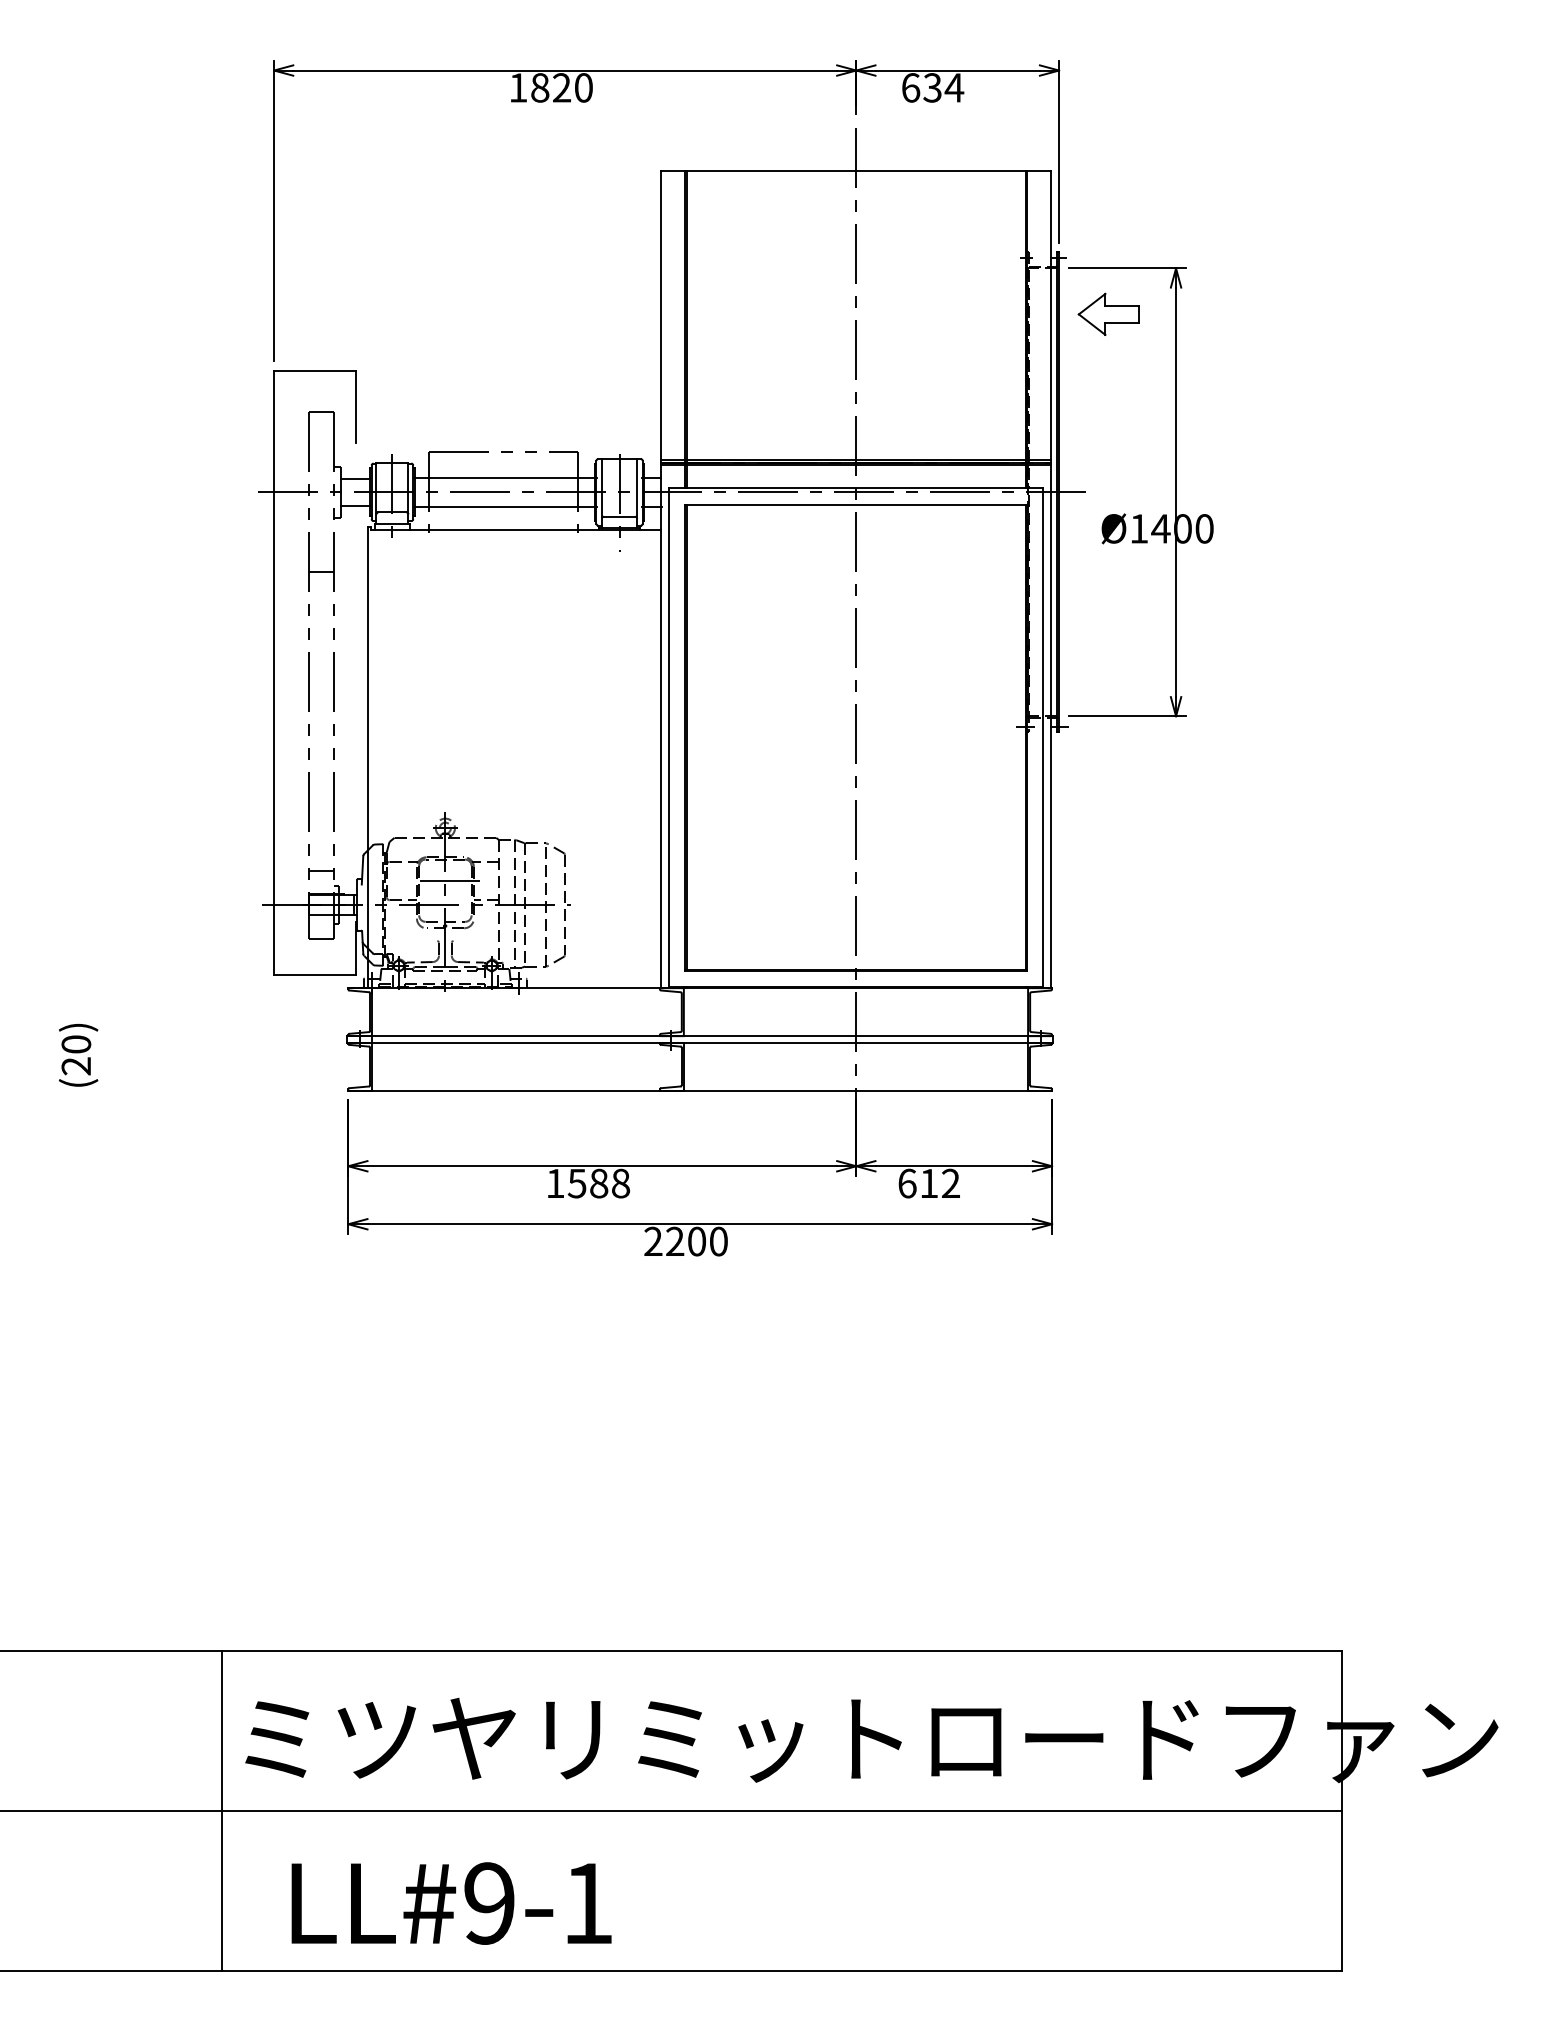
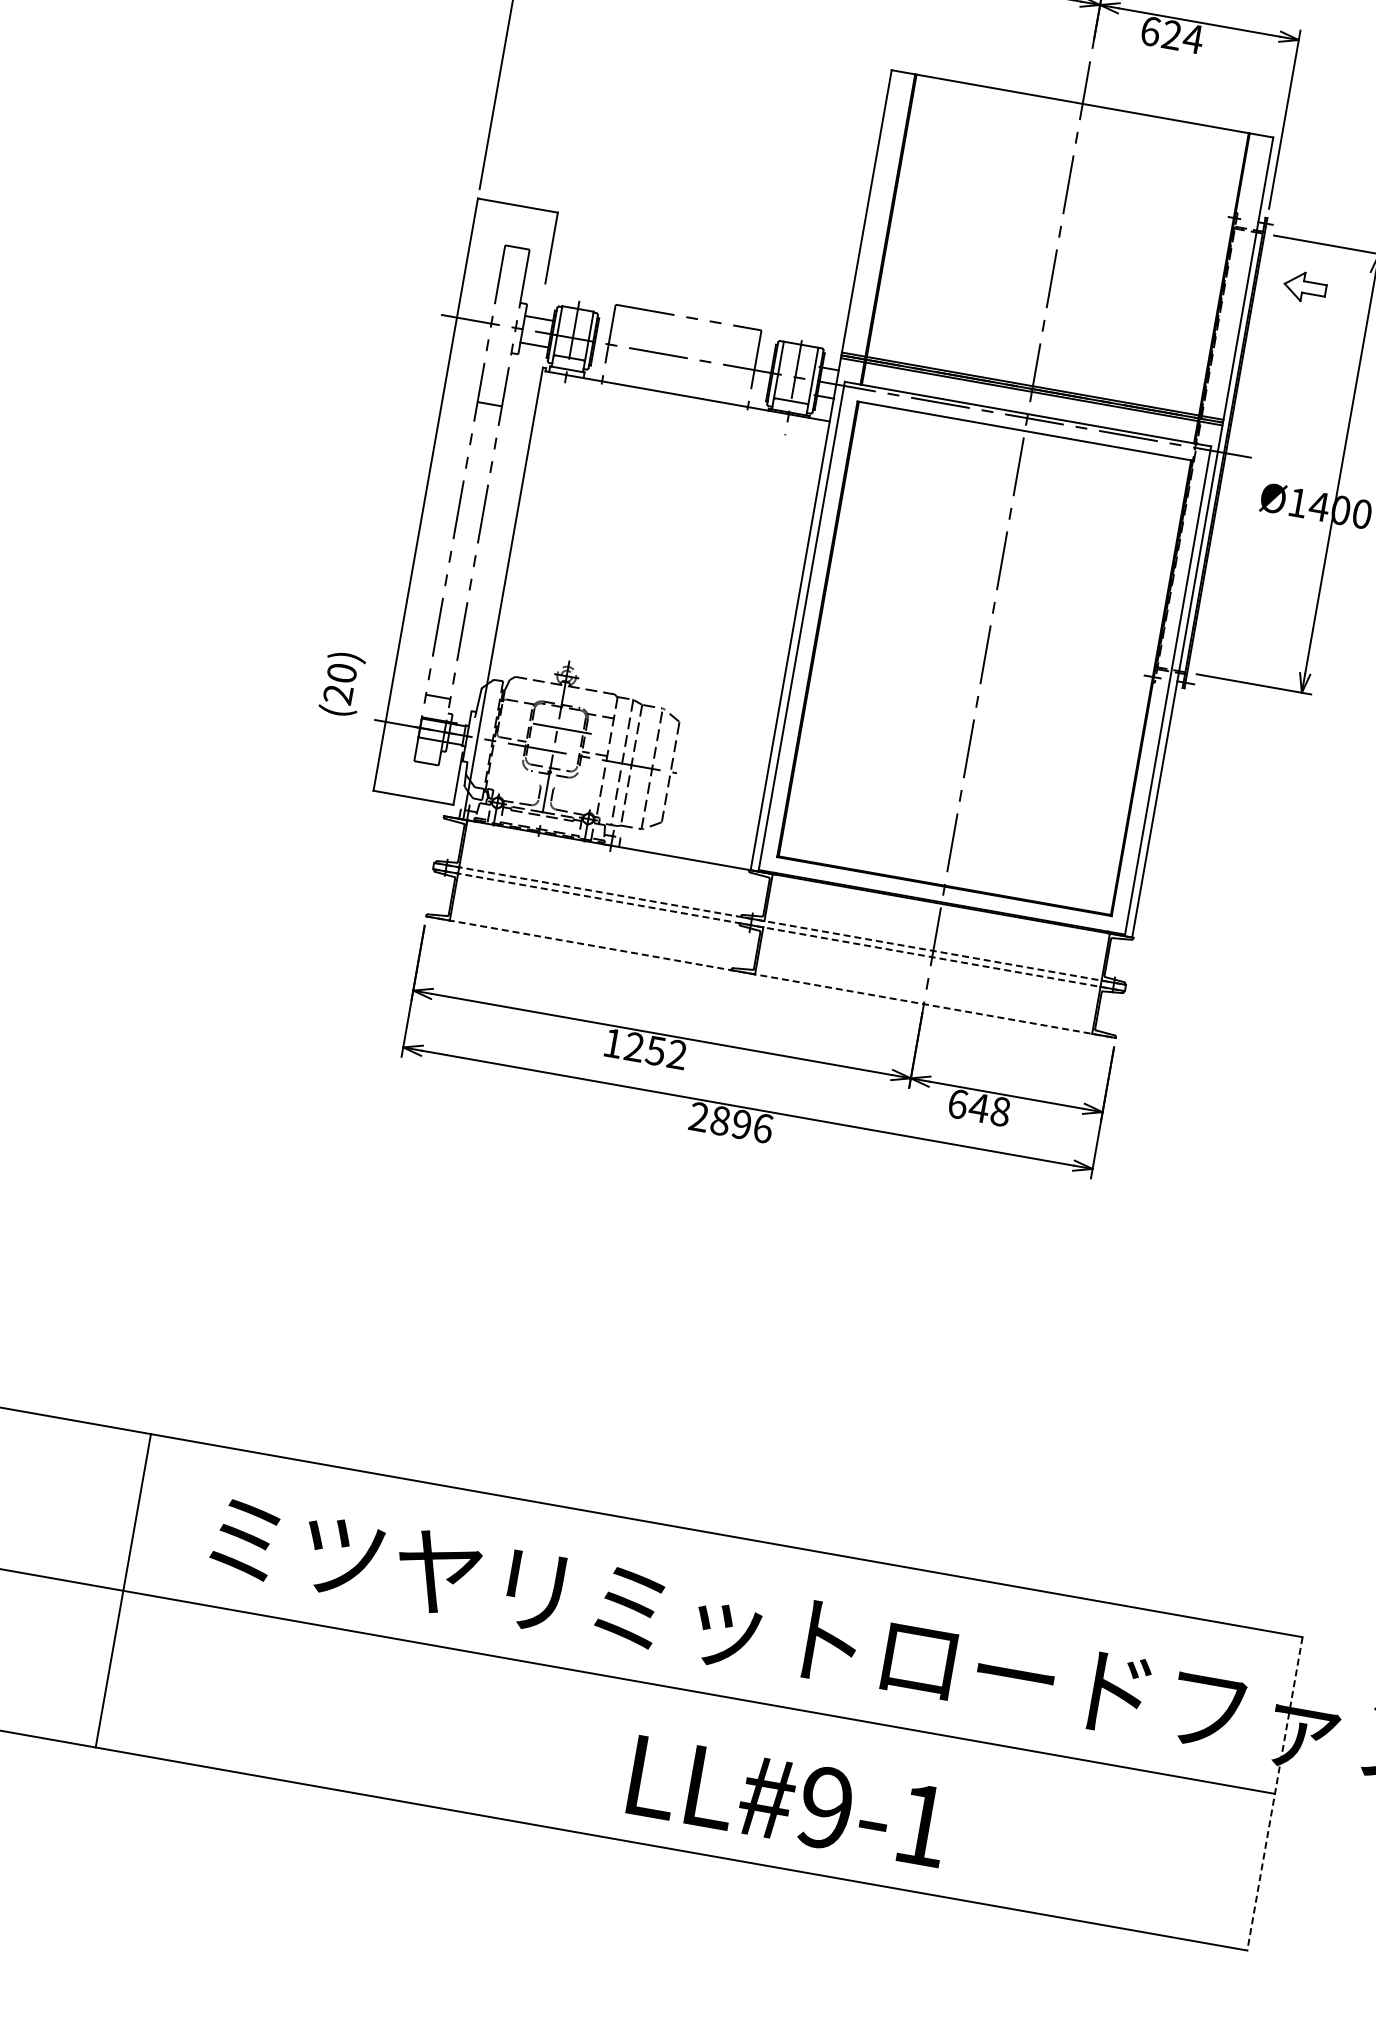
text: (932, 87) -> (1171, 34), 634 -> 624
part: (1108, 313) -> (1305, 286), size x0.7
line: (505, 477) -> (686, 343), removed
line: (505, 506) -> (681, 371), removed
line: (700, 1036) -> (780, 924), solid -> dashed
line: (700, 1042) -> (779, 930), solid -> dashed
text: (78, 1055) -> (342, 684), moved
line: (700, 1090) -> (771, 977), solid -> dashed
text: (598, 1183) -> (655, 1050), 1588 -> 1252
text: (939, 1183) -> (989, 1109), 612 -> 648
text: (697, 1241) -> (742, 1124), 2200 -> 2896
line: (222, 1811) -> (123, 1591), moved
line: (1341, 1811) -> (1274, 1794), solid -> dashed
text: (451, 1903) -> (788, 1801), moved

